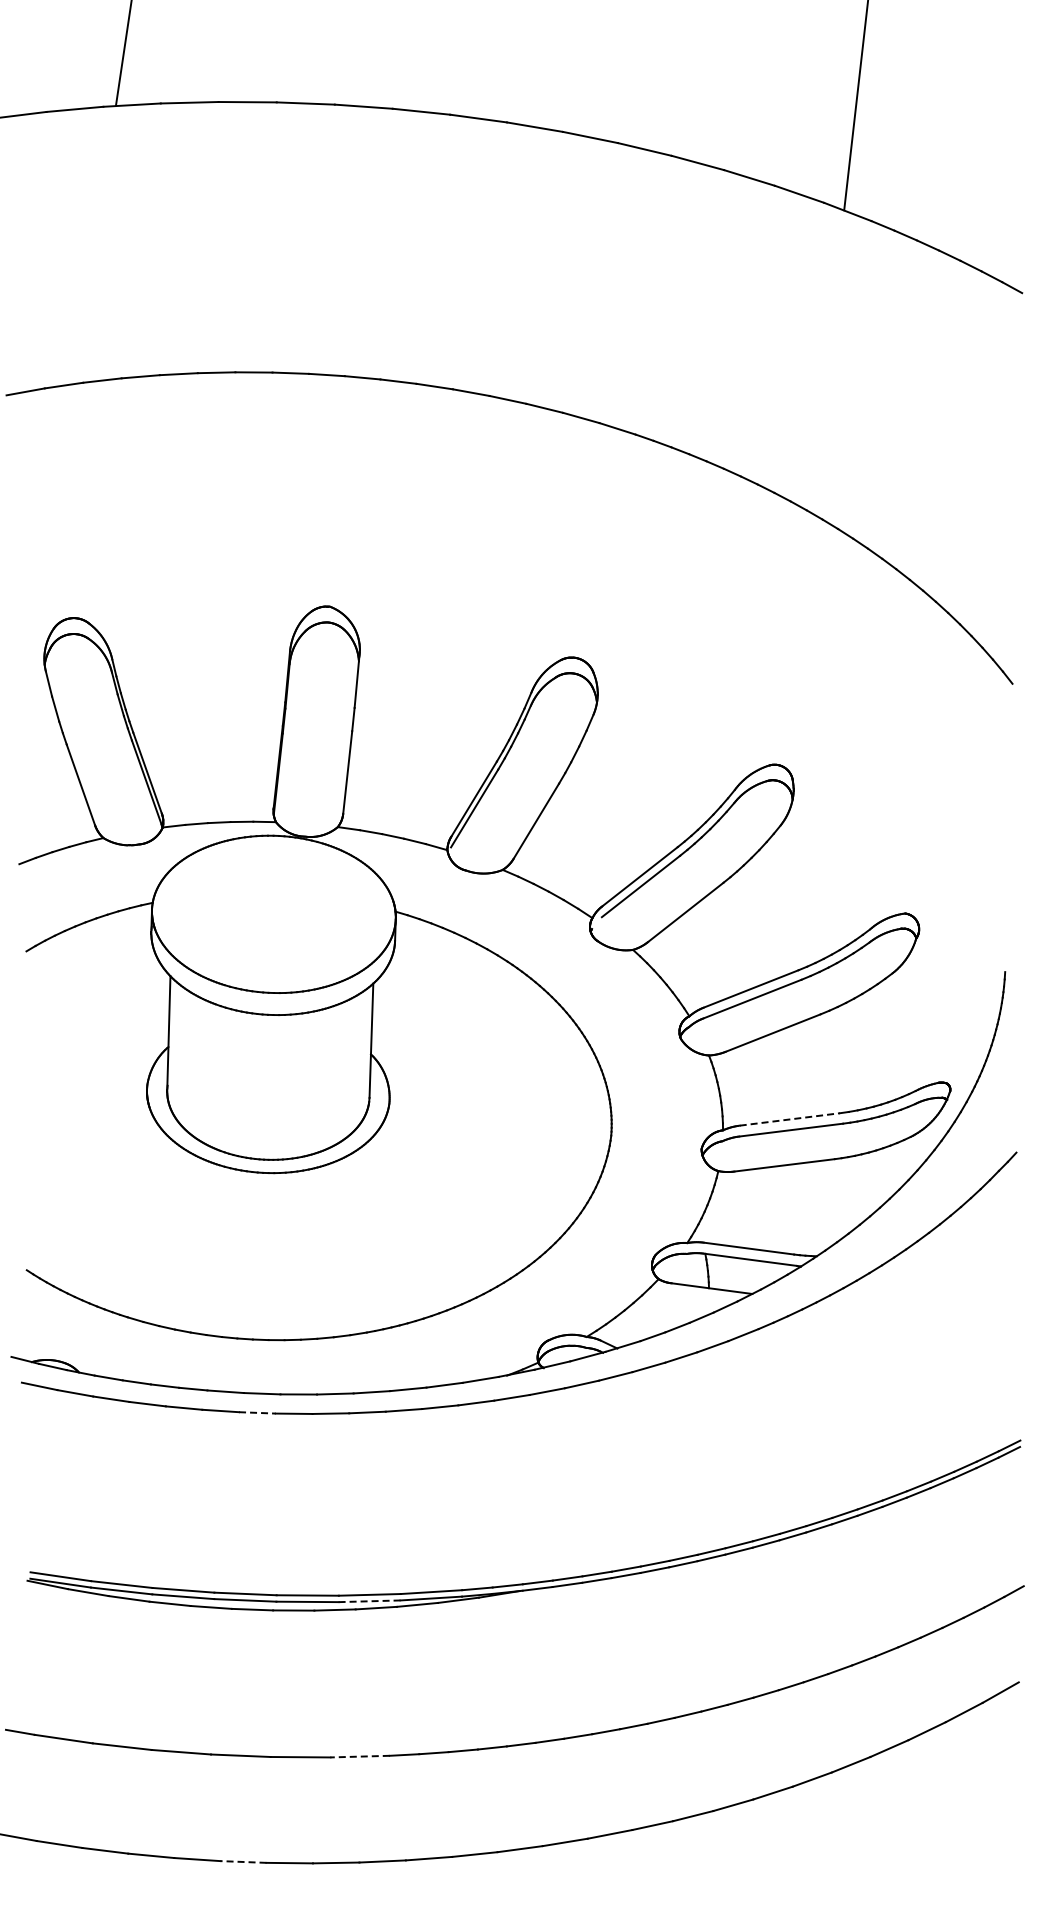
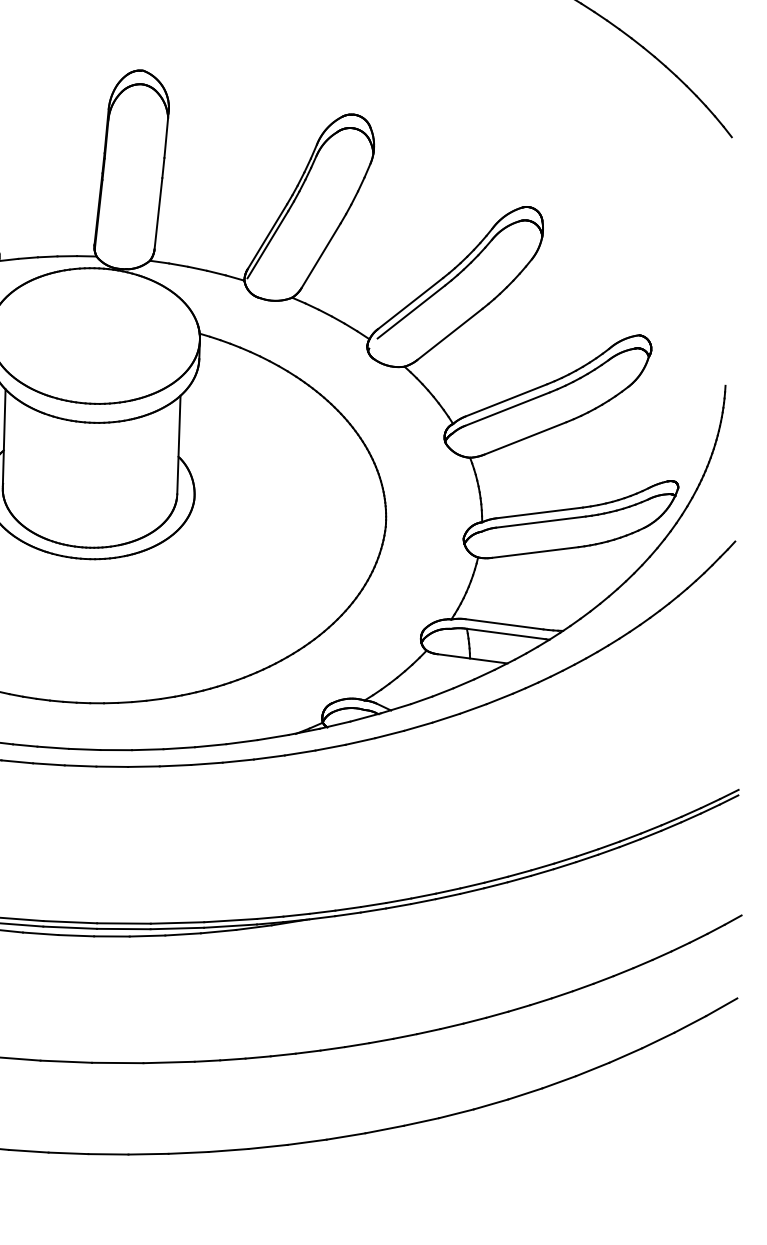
line: (790, 1119) -> (540, 512), dashed -> solid
line: (257, 1412) -> (80, 765), dashed -> solid
line: (369, 1601) -> (177, 928), dashed -> solid
line: (360, 1756) -> (169, 1062), dashed -> solid
line: (242, 1861) -> (67, 1152), dashed -> solid

